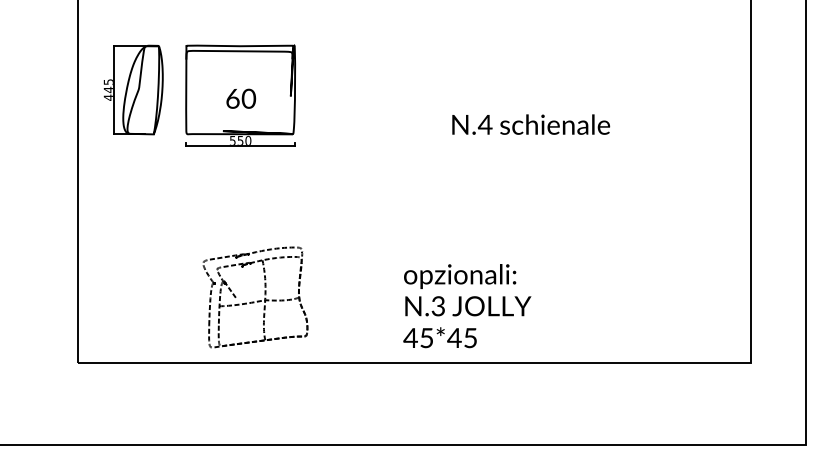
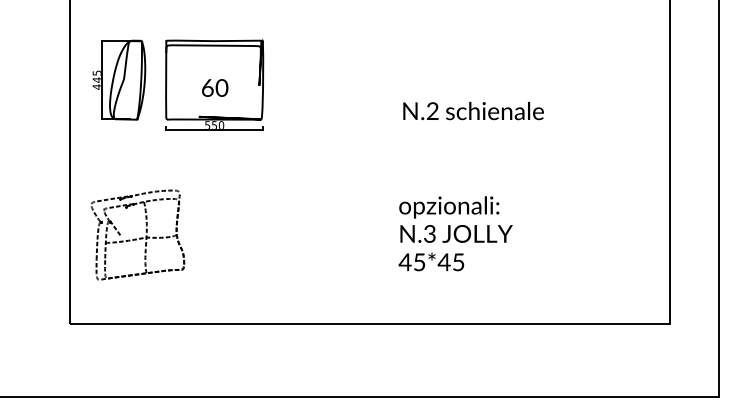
text: (485, 124) -> (432, 110), N.4 -> N.2
part: (255, 296) -> (137, 234), moved
text: (467, 305) -> (455, 233), moved

